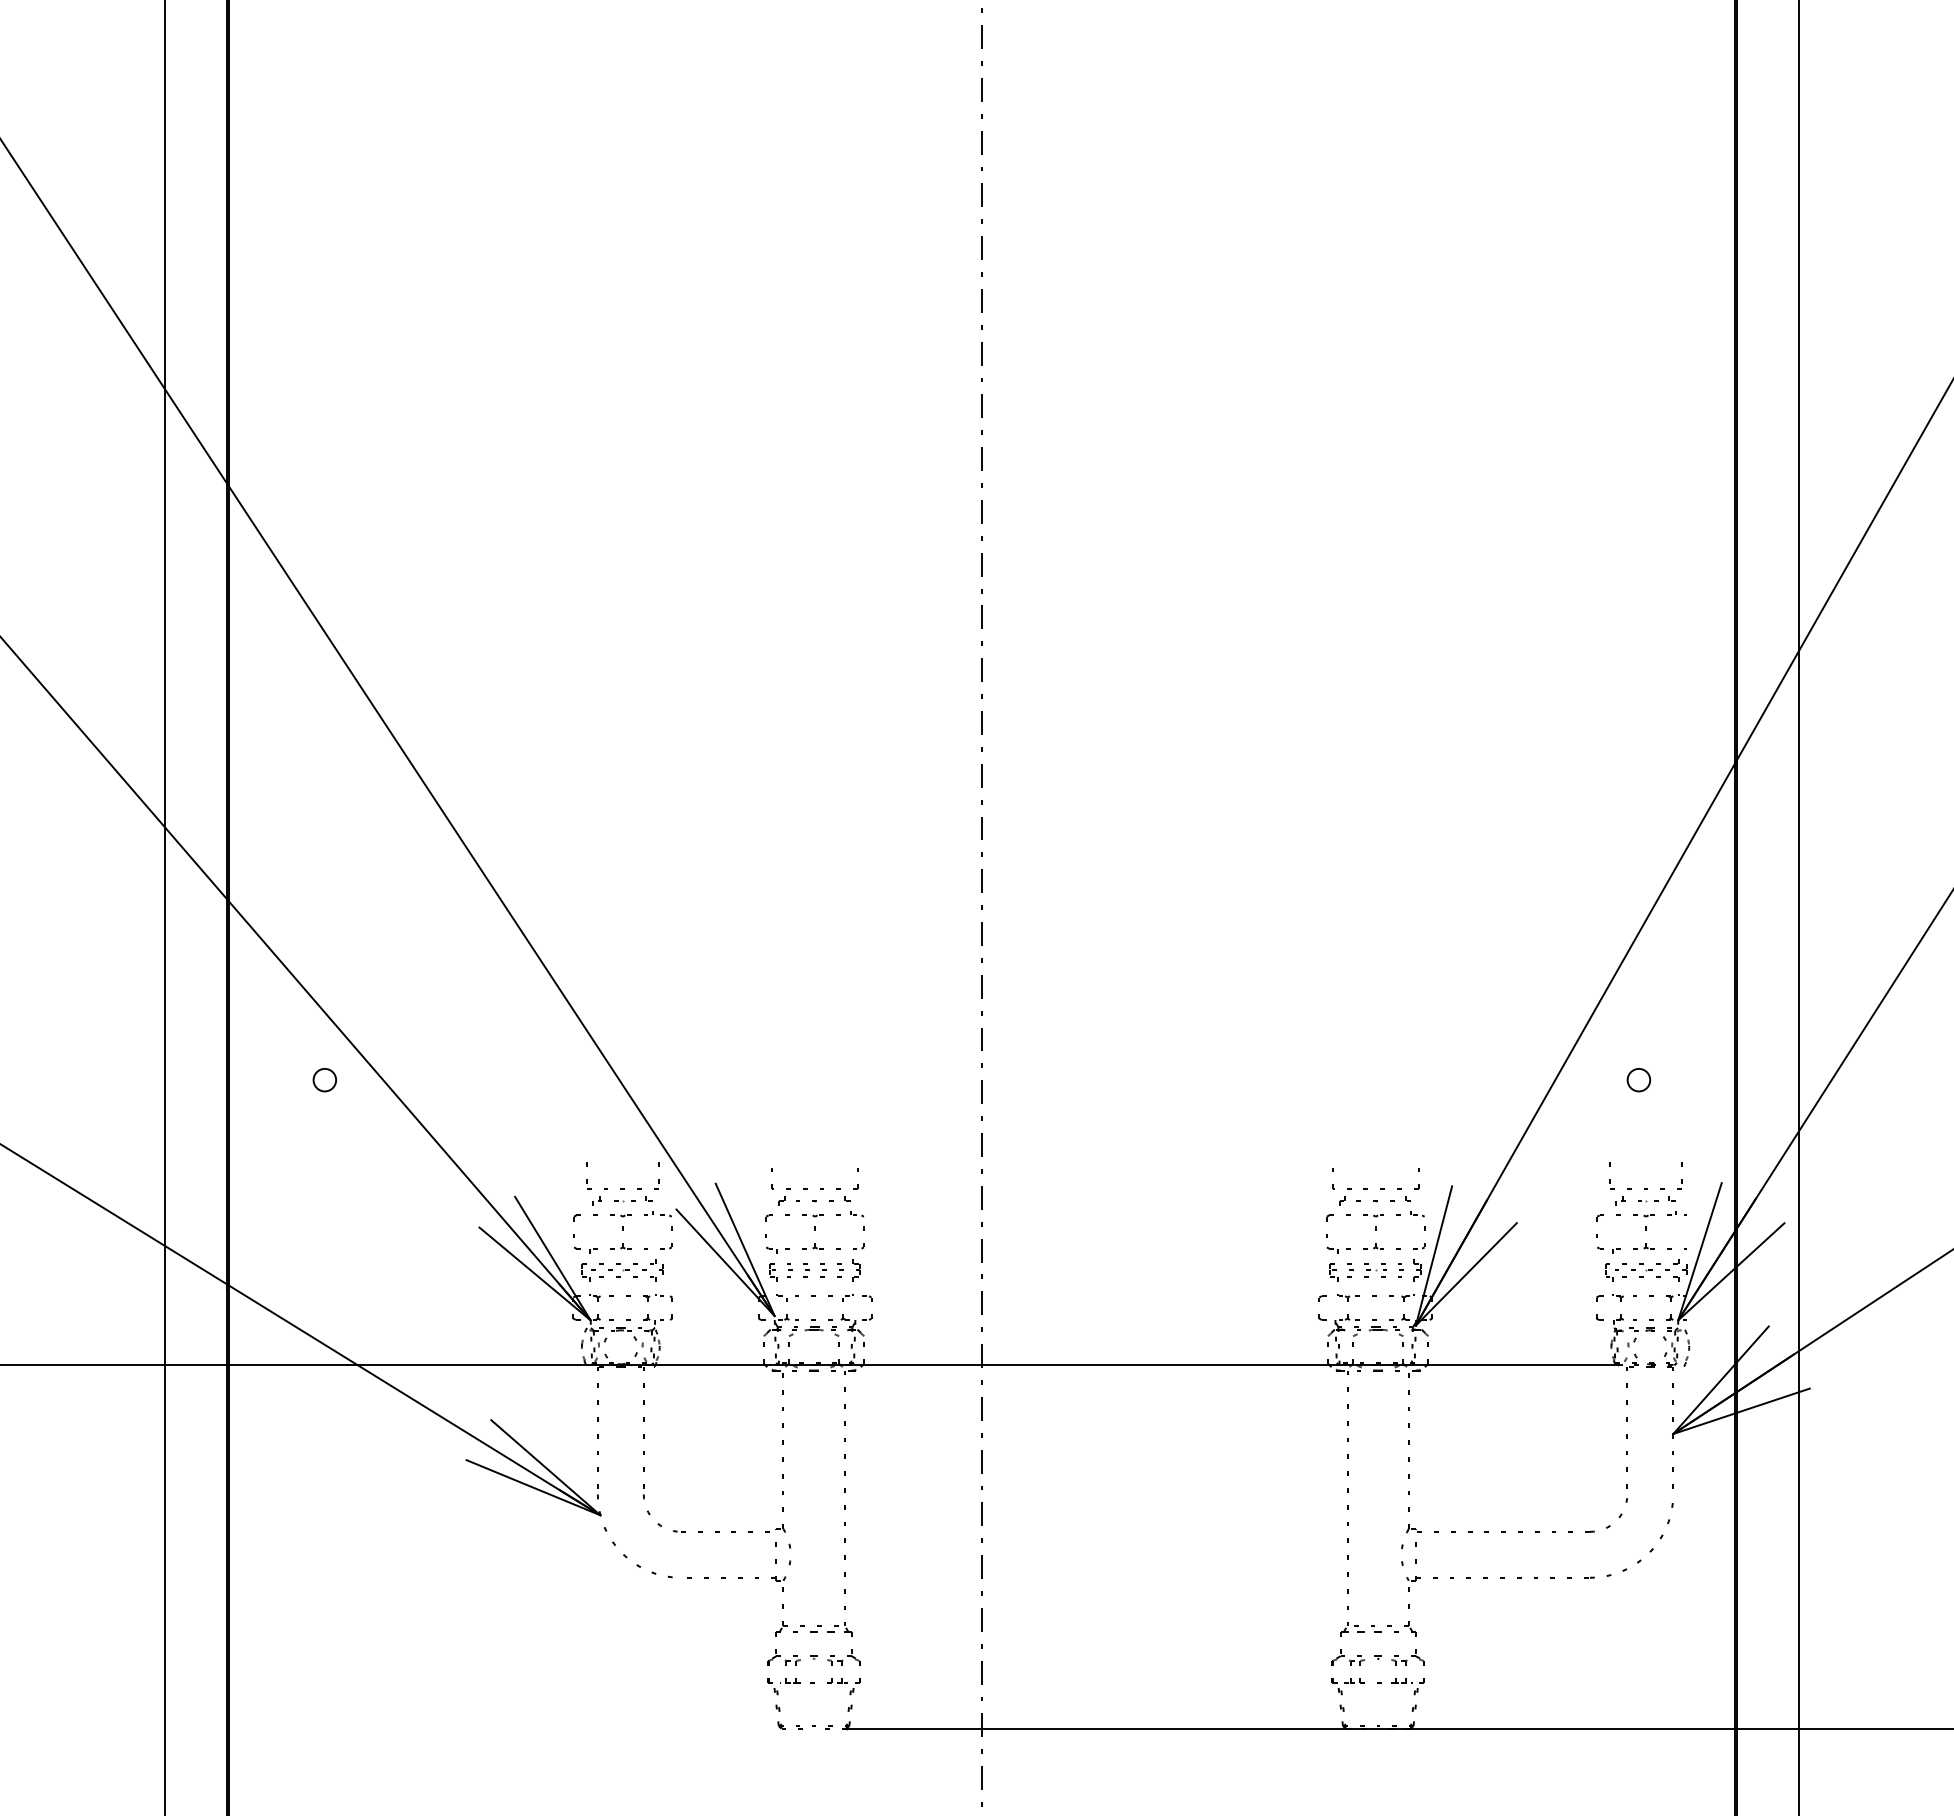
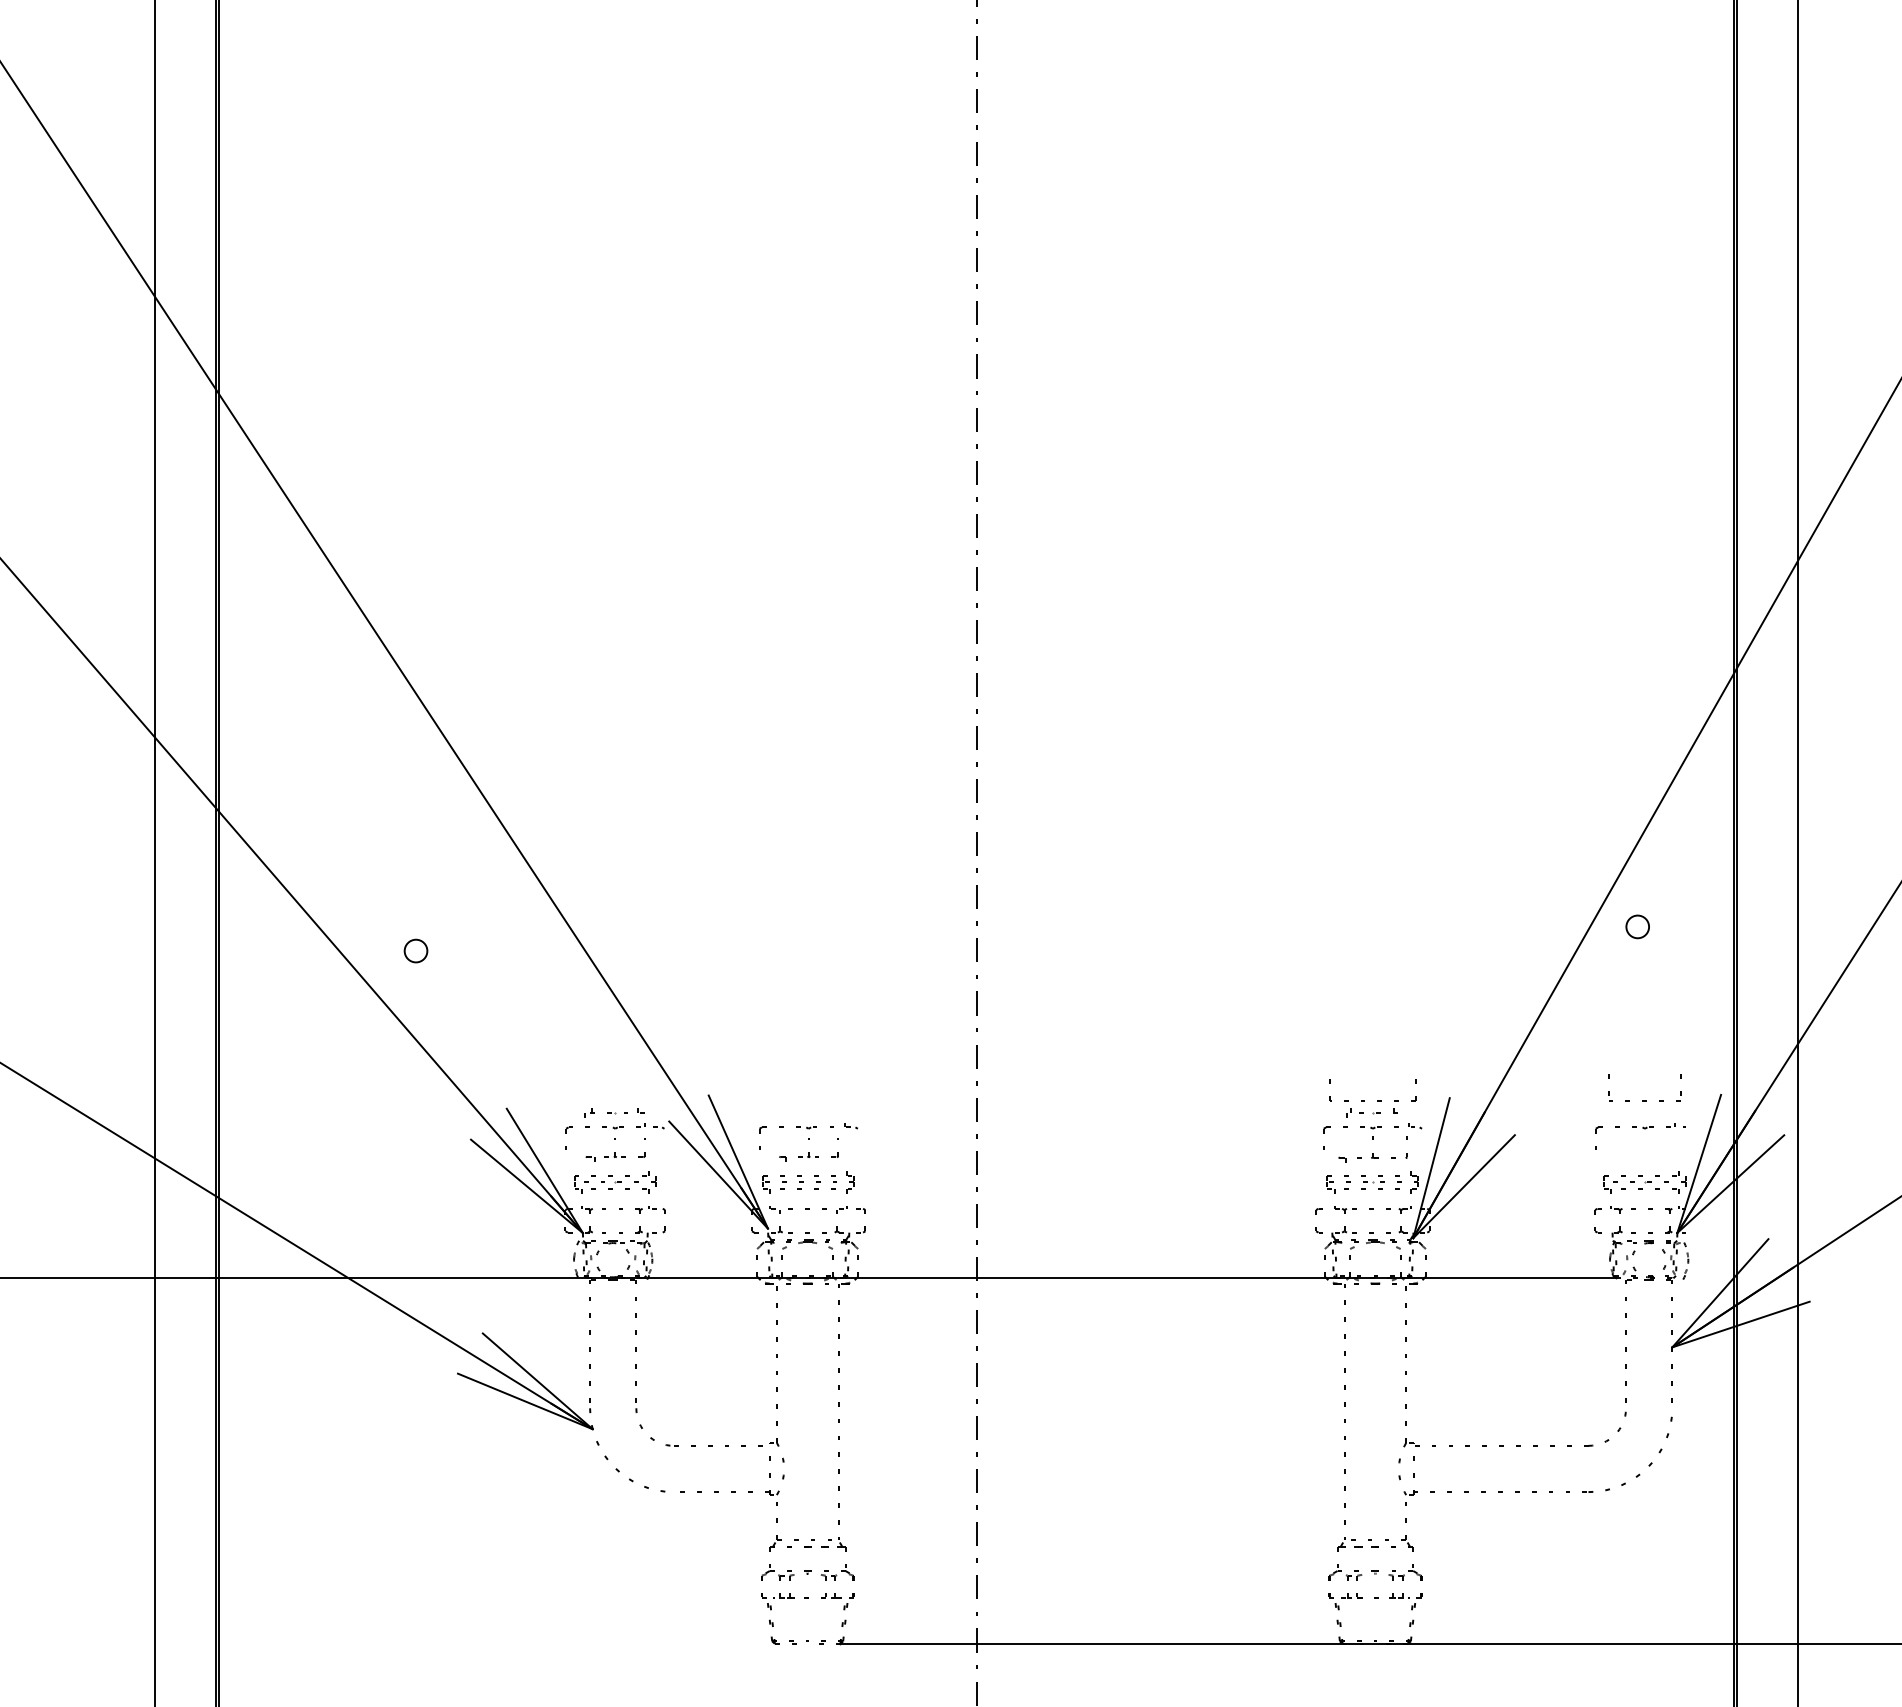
circle: (324, 1080) -> (415, 951), moved
circle: (1638, 1080) -> (1637, 927), moved
part: (622, 1188) -> (614, 1100), removed
part: (820, 1188) -> (814, 1100), removed
part: (1374, 1200) -> (1371, 1112), size x0.7
part: (1645, 1200) -> (1644, 1112), removed
part: (622, 1239) -> (614, 1151), size x0.6
part: (815, 1239) -> (809, 1151), size x0.6
part: (1375, 1239) -> (1372, 1151), size x0.7
part: (1641, 1239) -> (1640, 1151), removed

